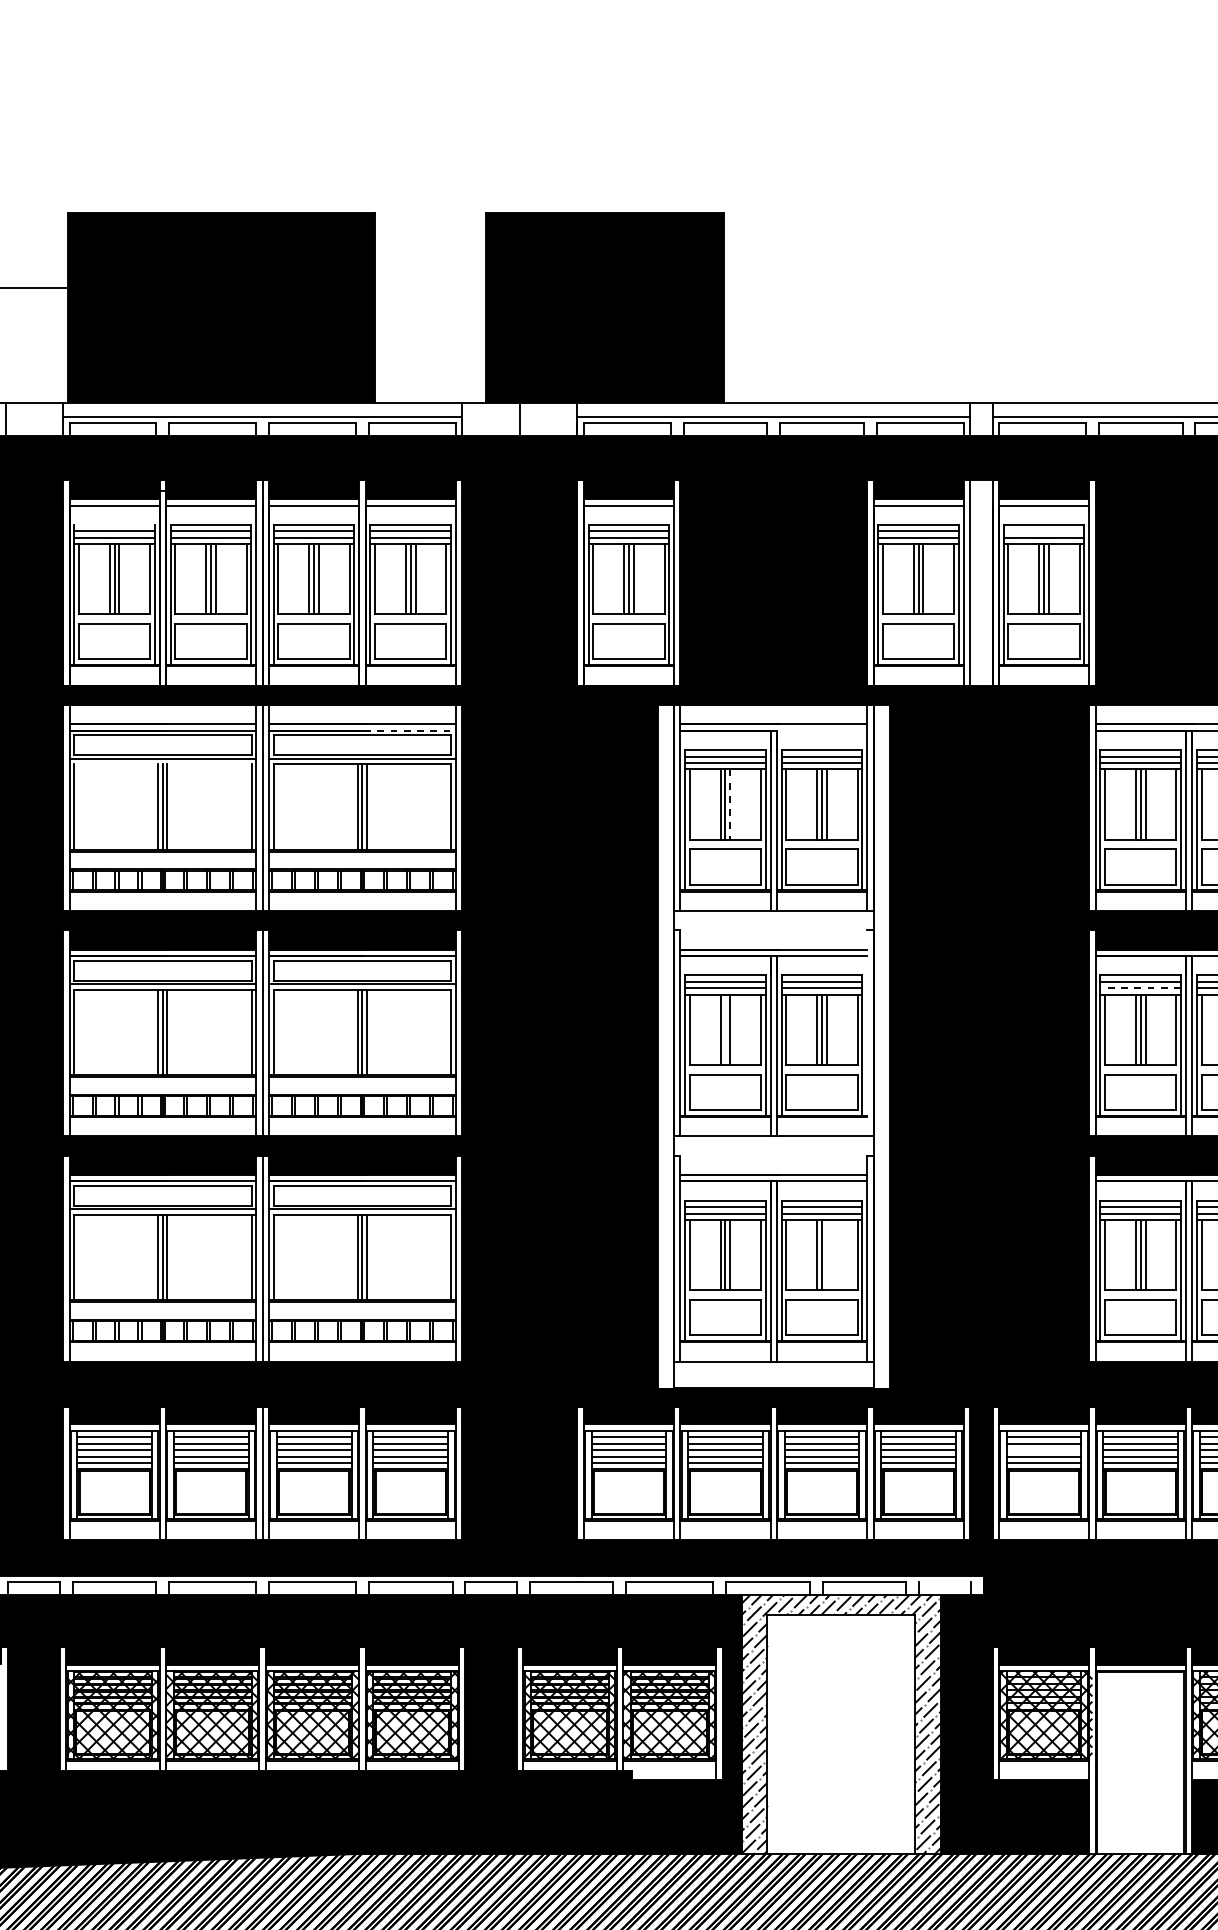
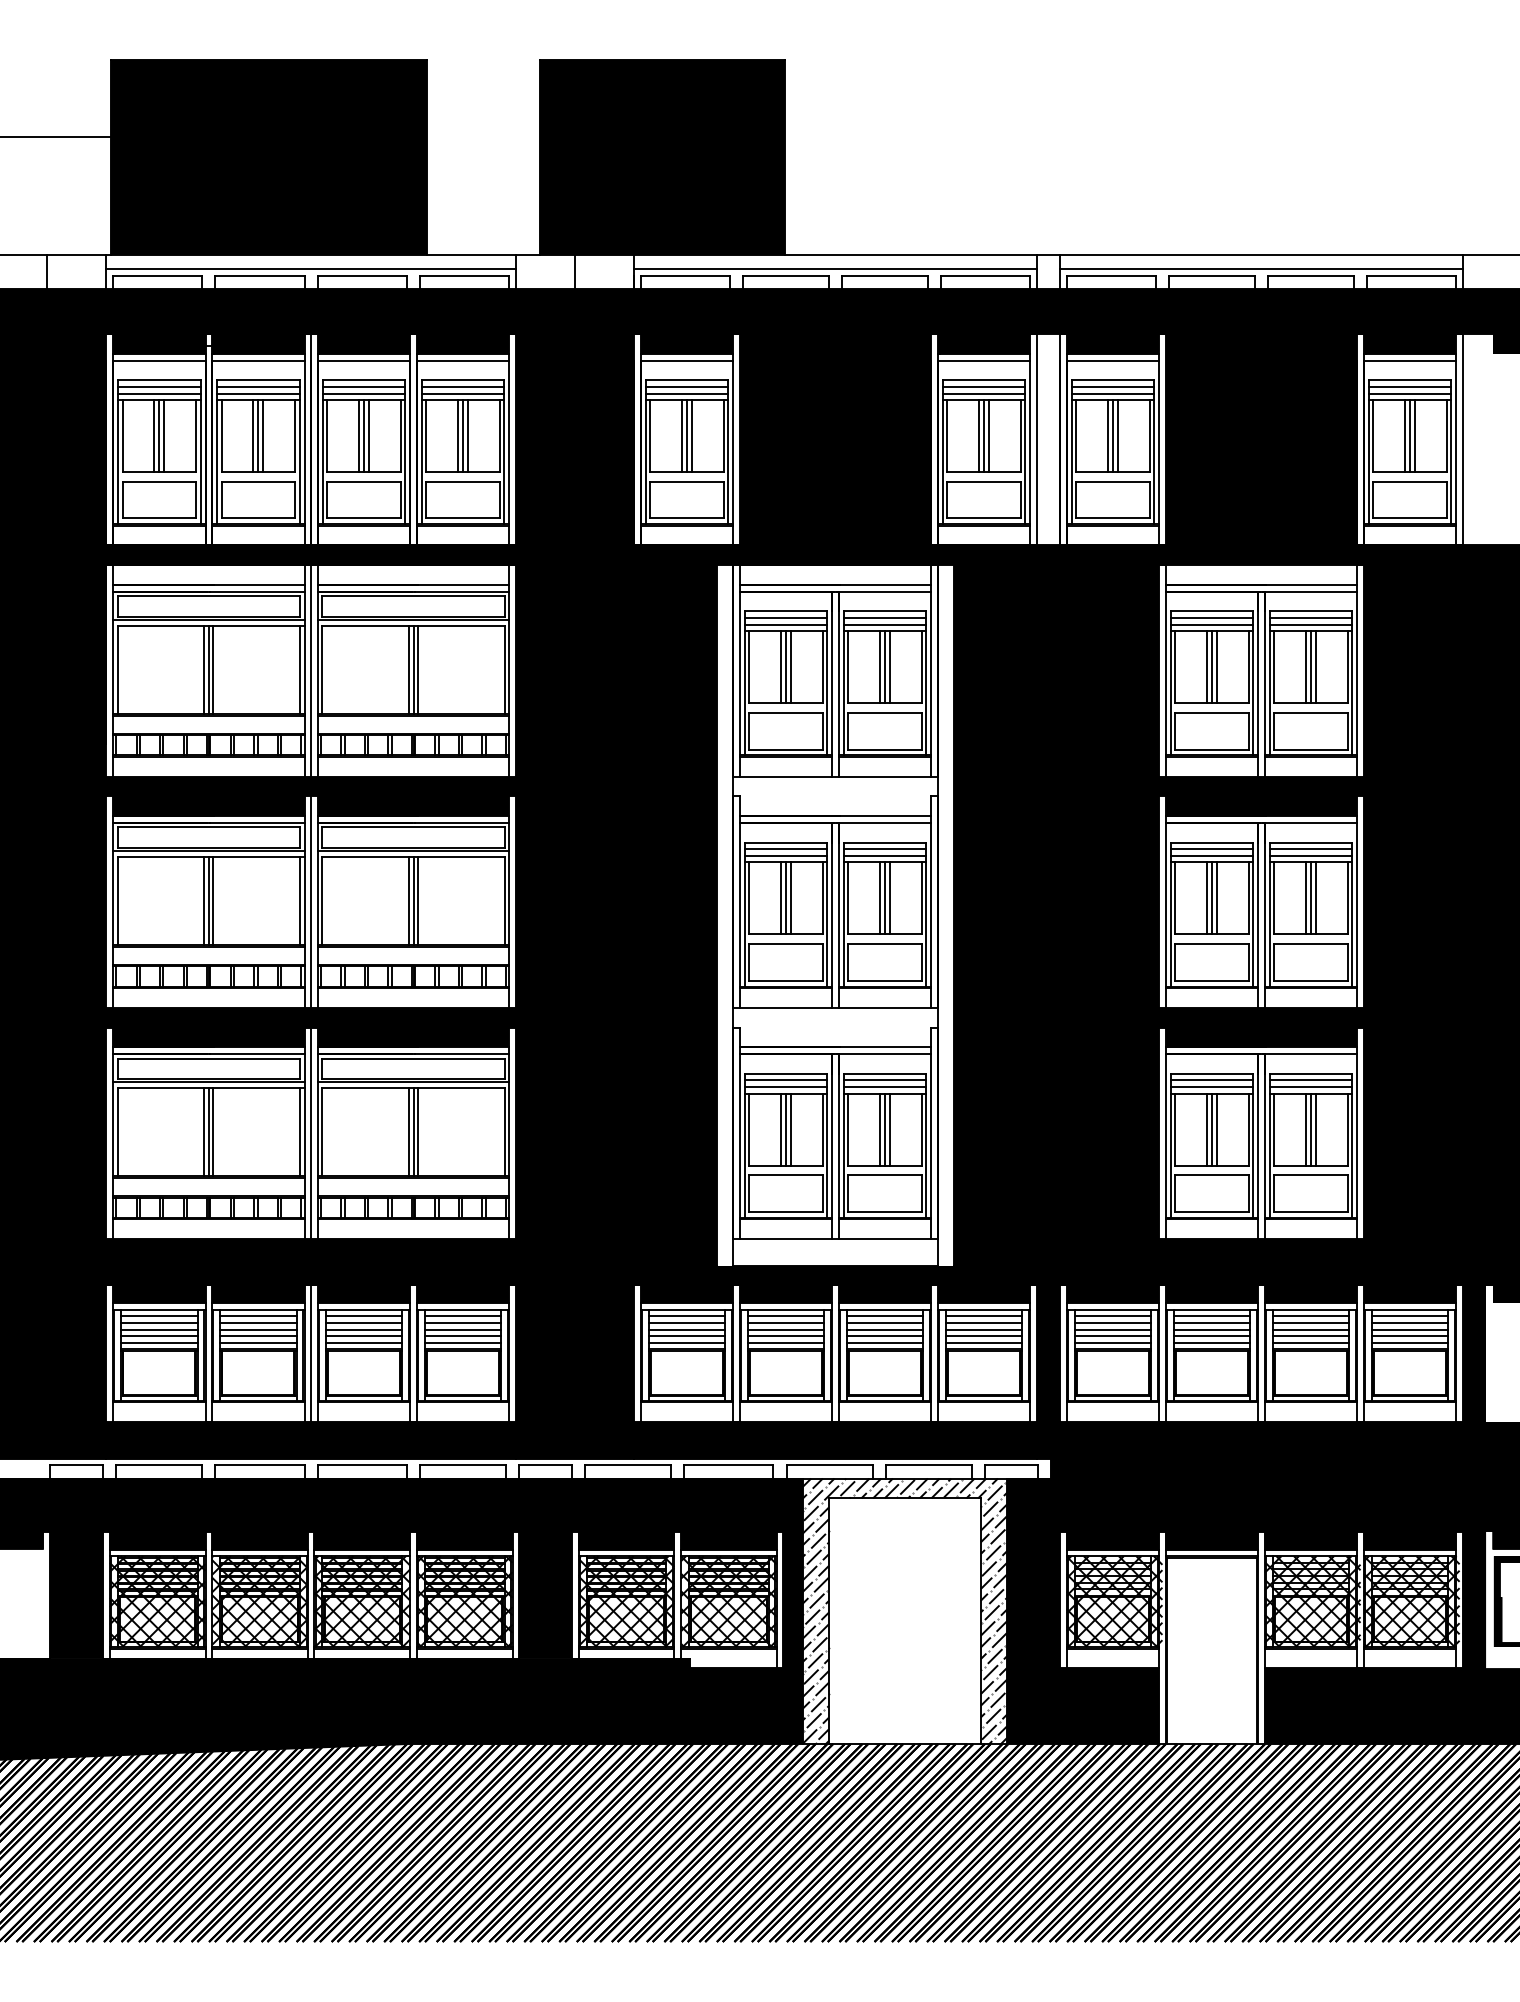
line: (114, 525) -> (159, 380), added
line: (1043, 530) -> (1112, 386), added
line: (410, 730) -> (462, 591), dashed -> solid
line: (821, 730) -> (884, 591), added
line: (164, 764) -> (210, 626), added
line: (729, 804) -> (790, 667), dashed -> solid
line: (1140, 987) -> (1211, 855), dashed -> solid
line: (725, 1029) -> (786, 898), added
line: (867, 1032) -> (931, 901), added
line: (827, 1255) -> (890, 1129), added
line: (1043, 1450) -> (1112, 1329), added
line: (944, 1582) -> (1010, 1465), added

